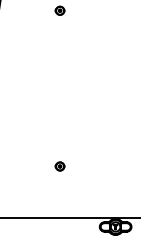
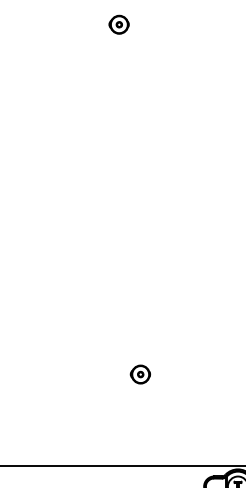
part: (59, 166) -> (139, 374), moved

